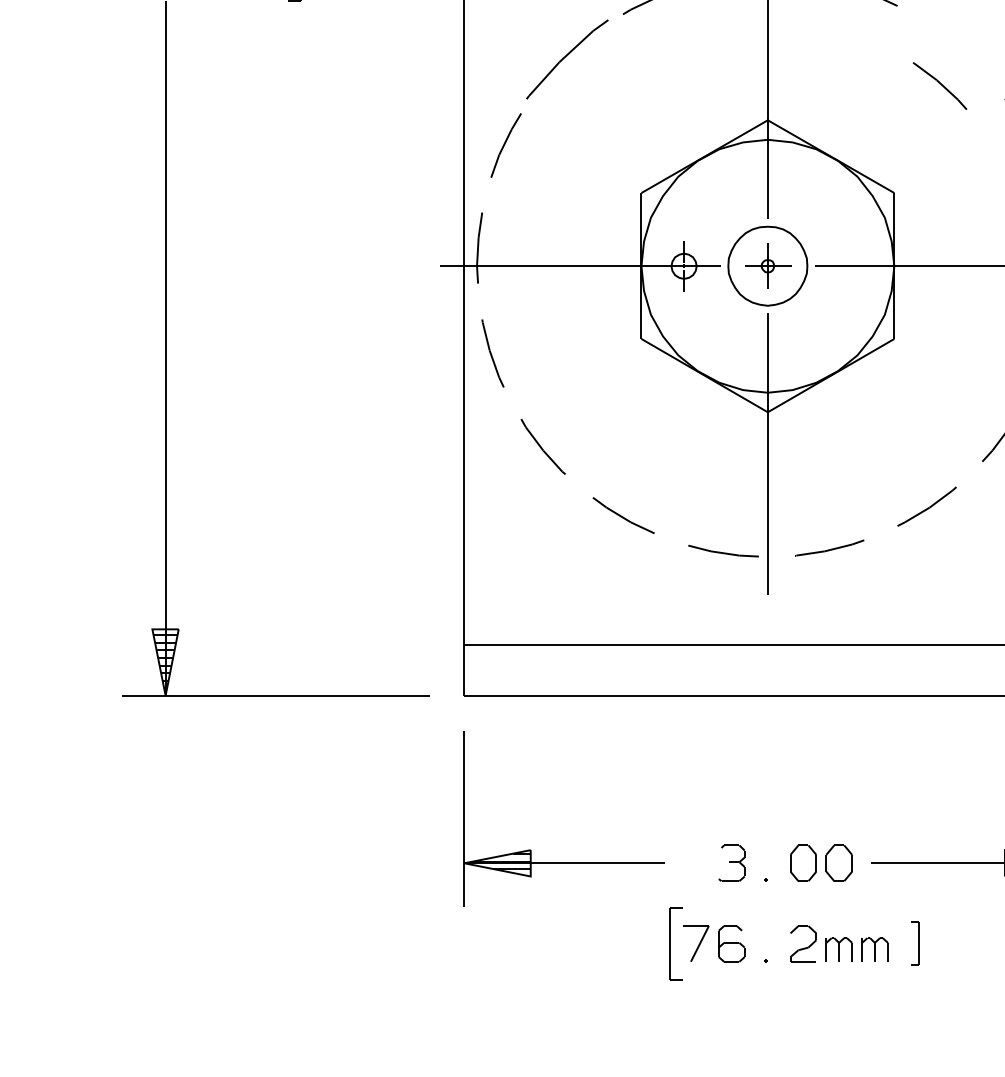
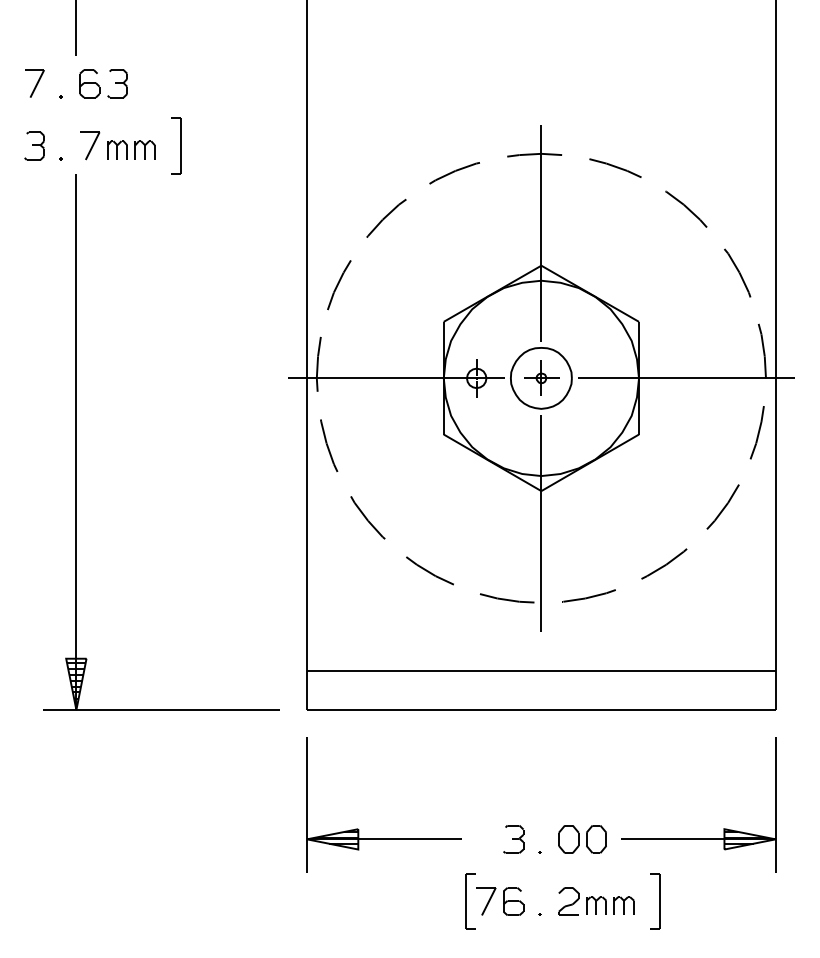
part: (567, 57) -> (386, 217), size x0.62
part: (940, 85) -> (686, 208), moved
part: (915, 943) -> (655, 901), size x1.67

